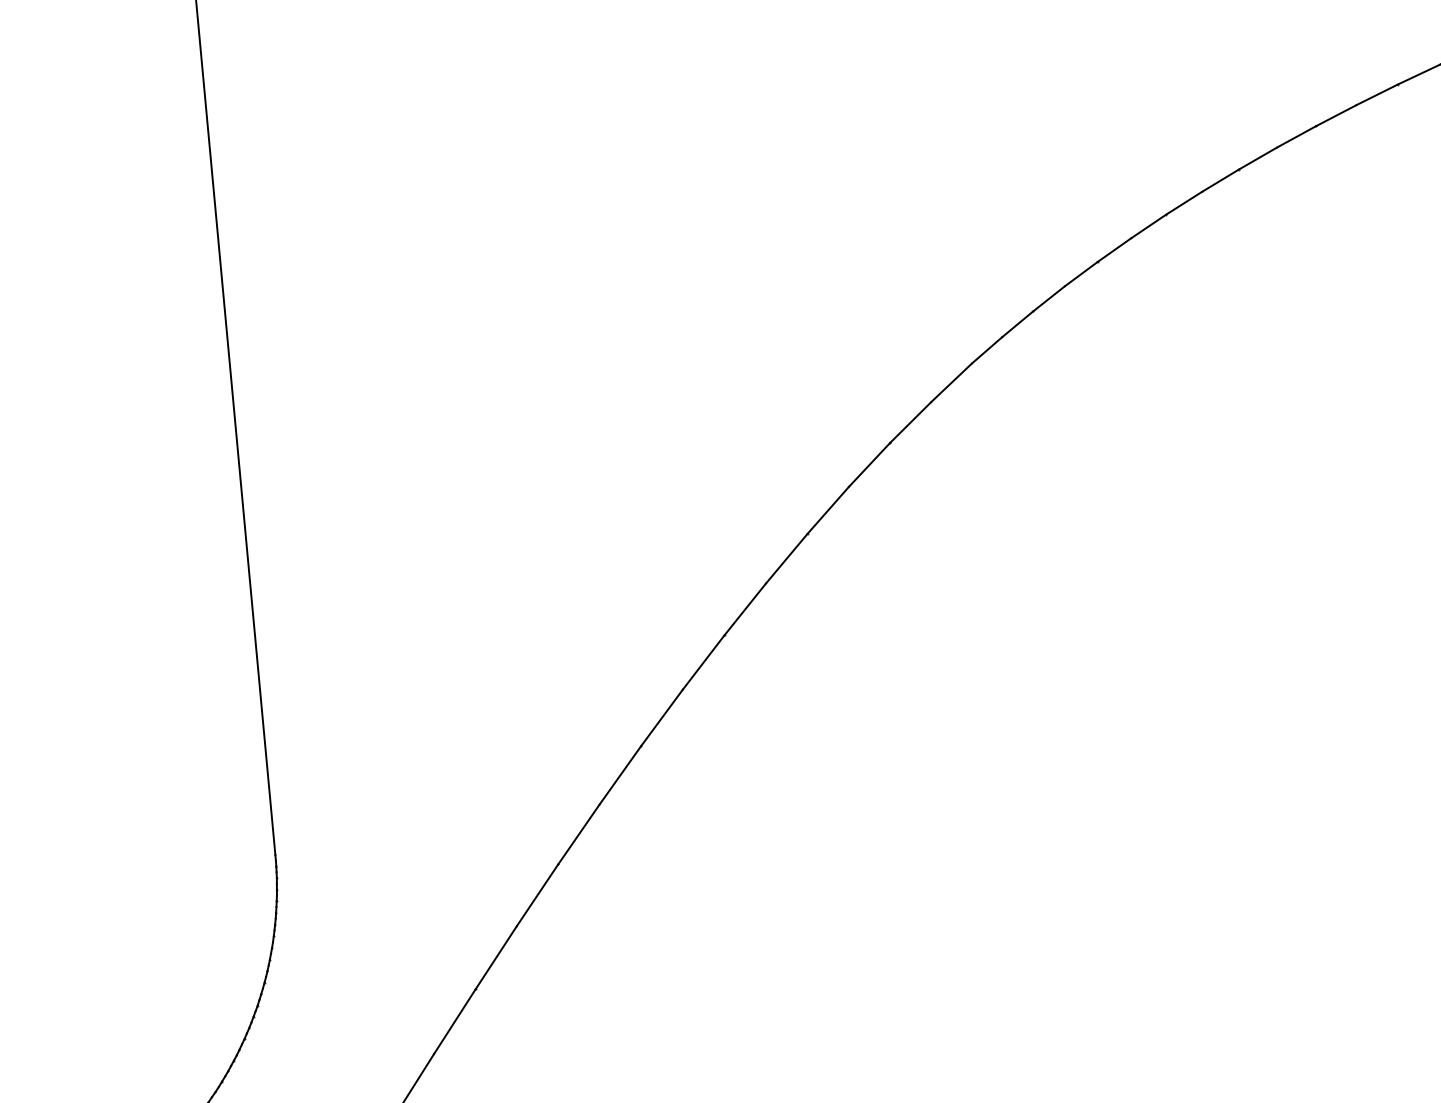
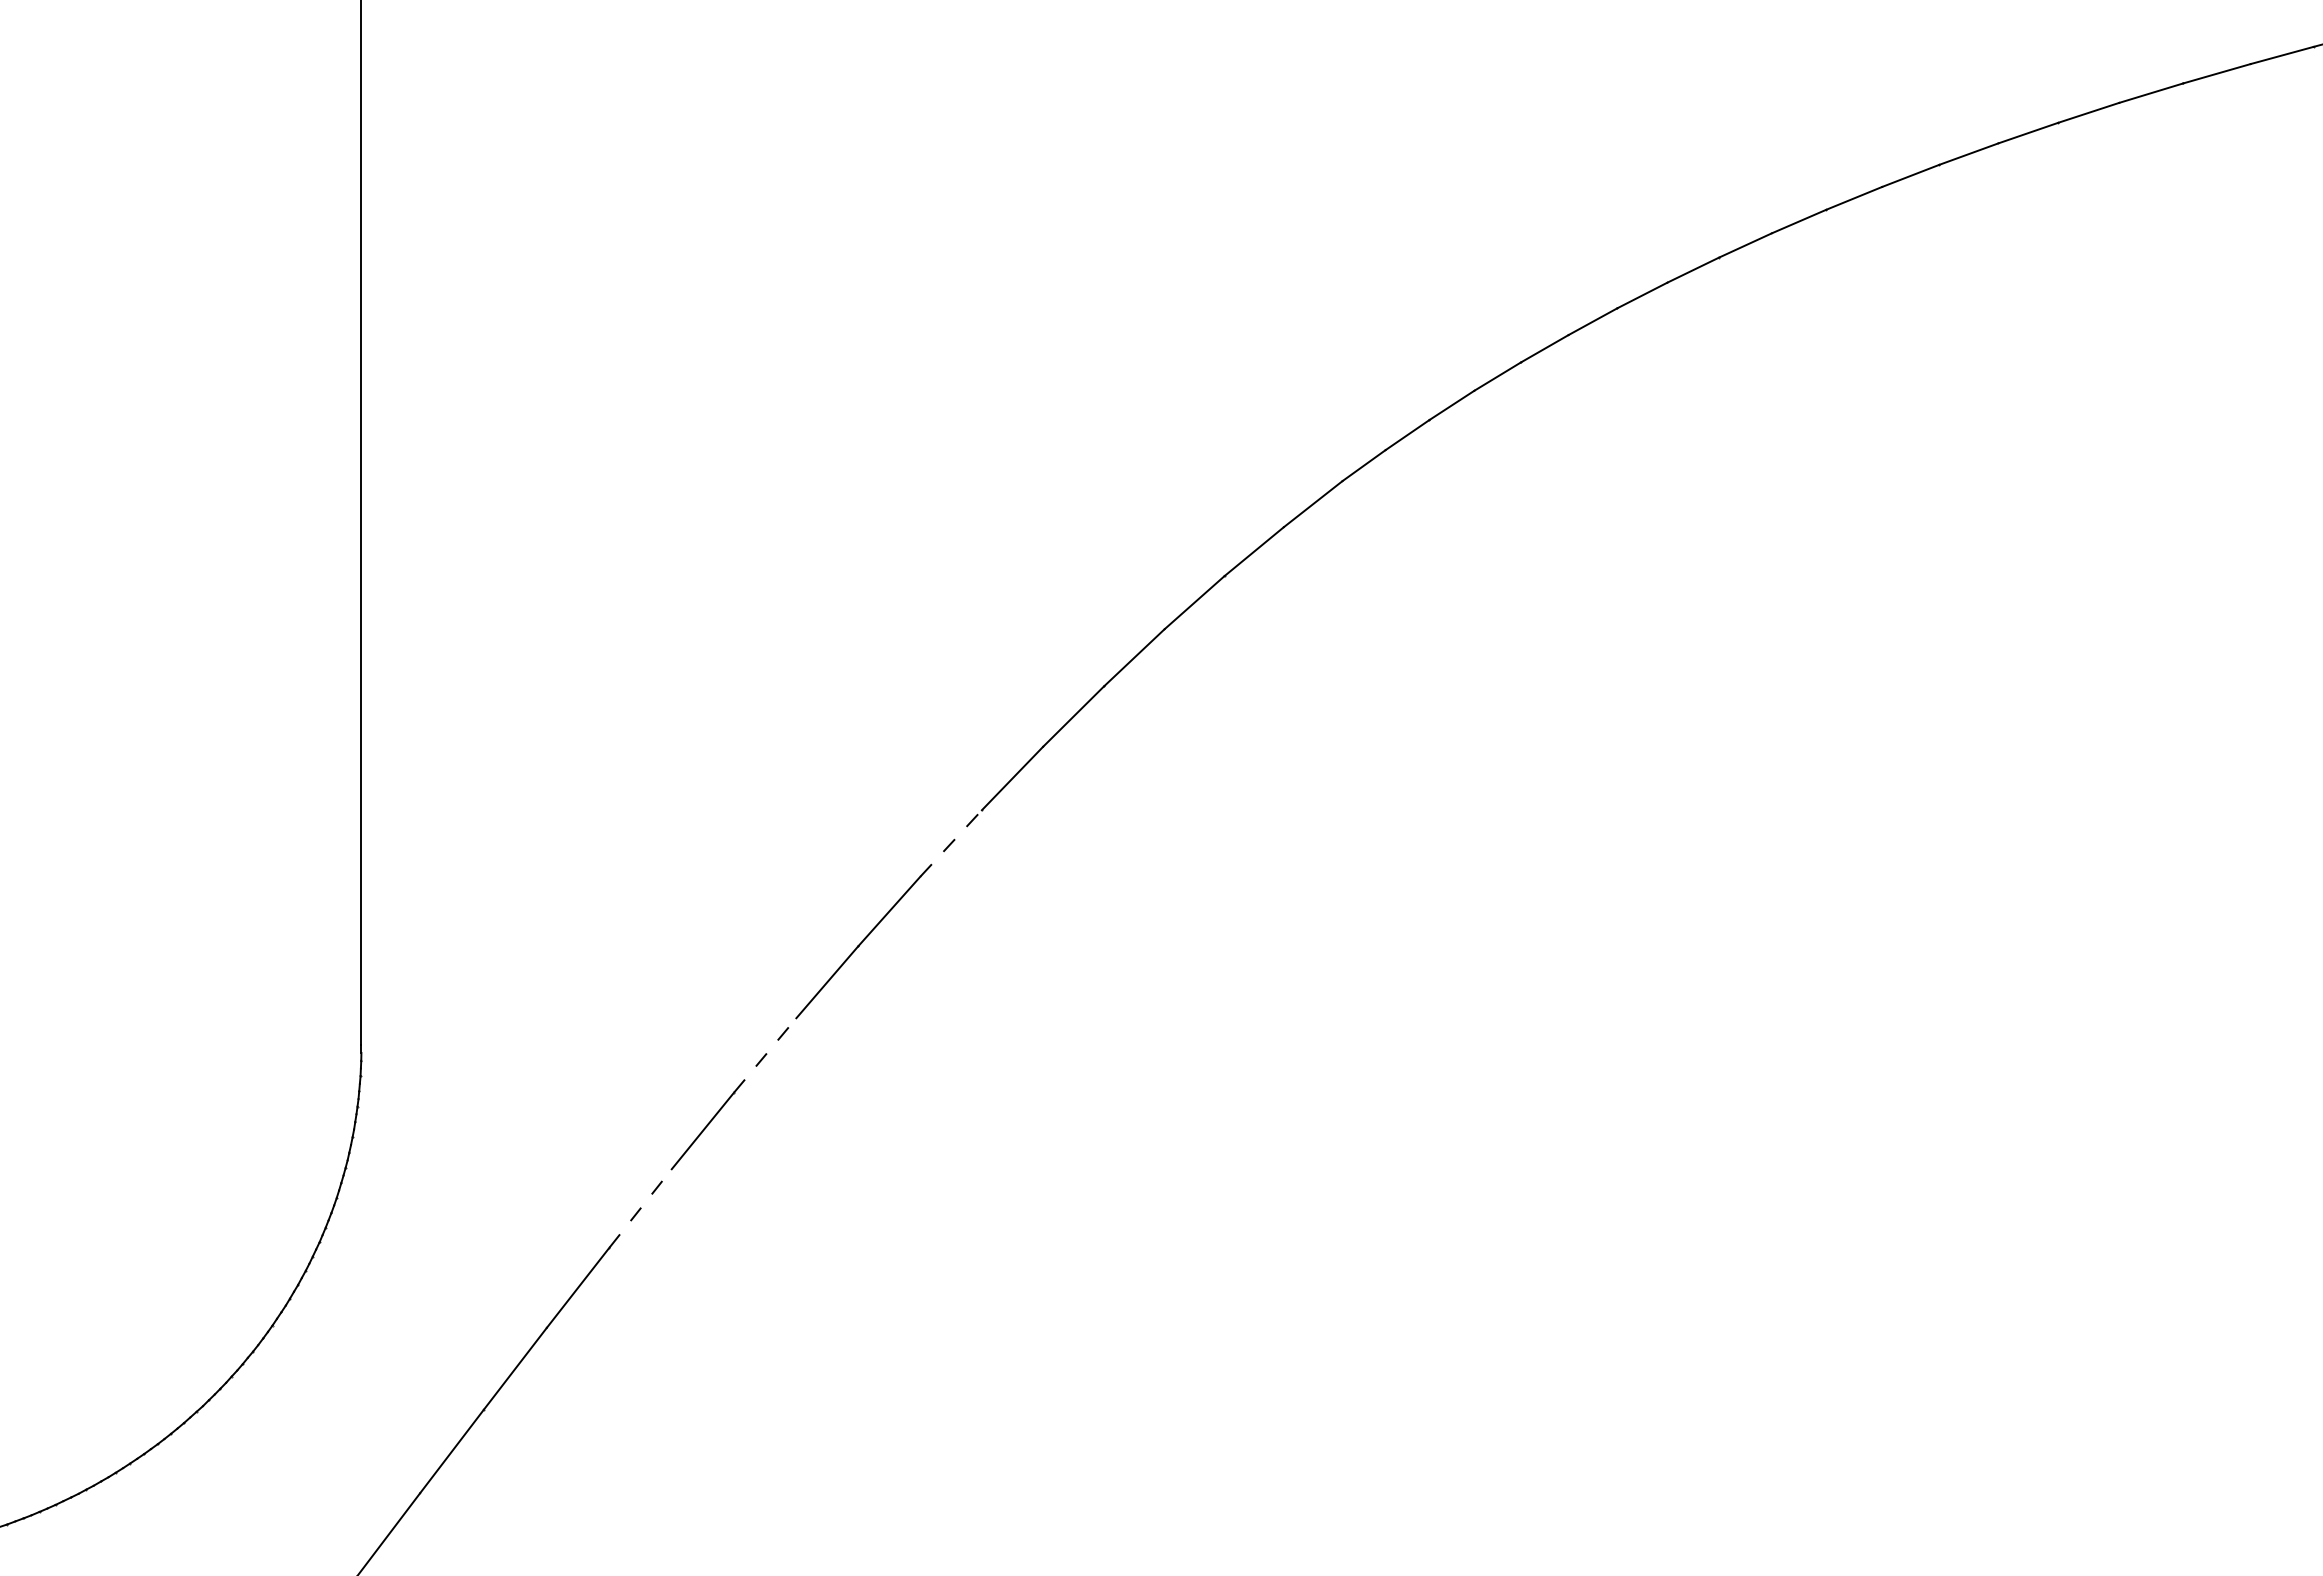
line: (703, 662) -> (951, 843), solid -> dashed
line: (579, 834) -> (765, 1055), solid -> dashed
line: (496, 957) -> (640, 1208), solid -> dashed

